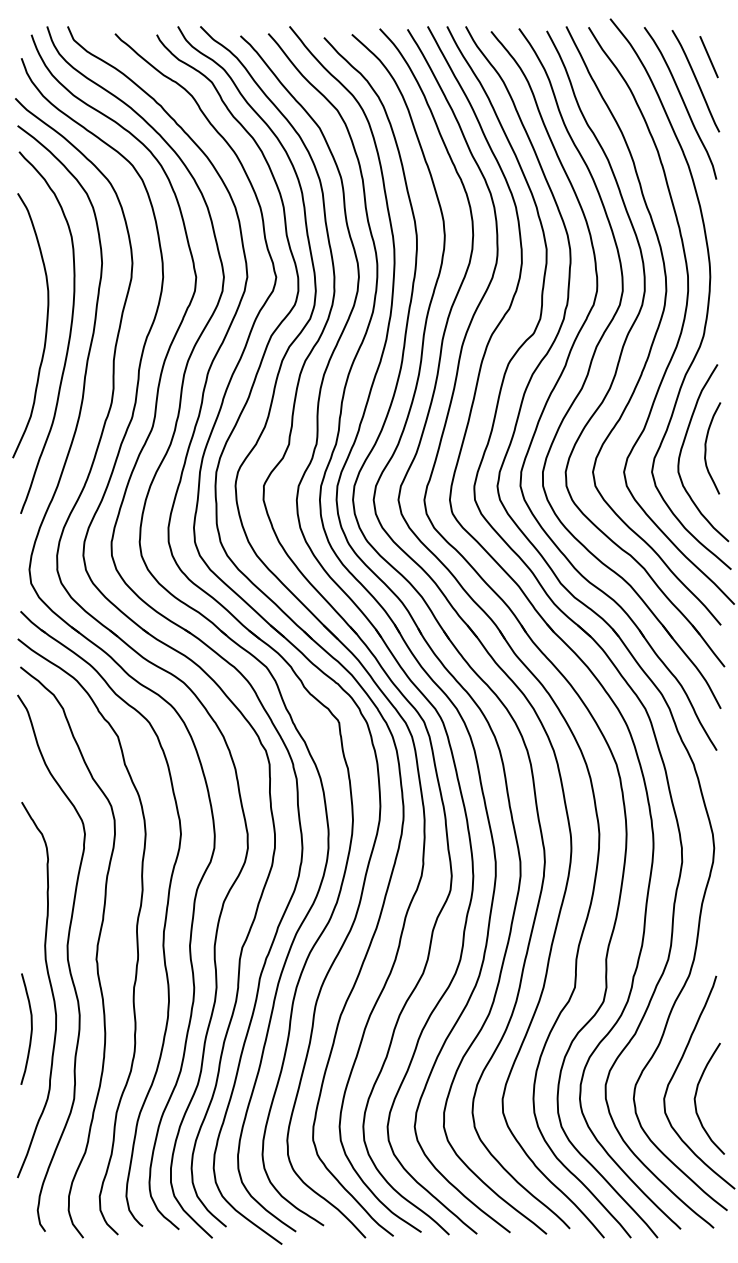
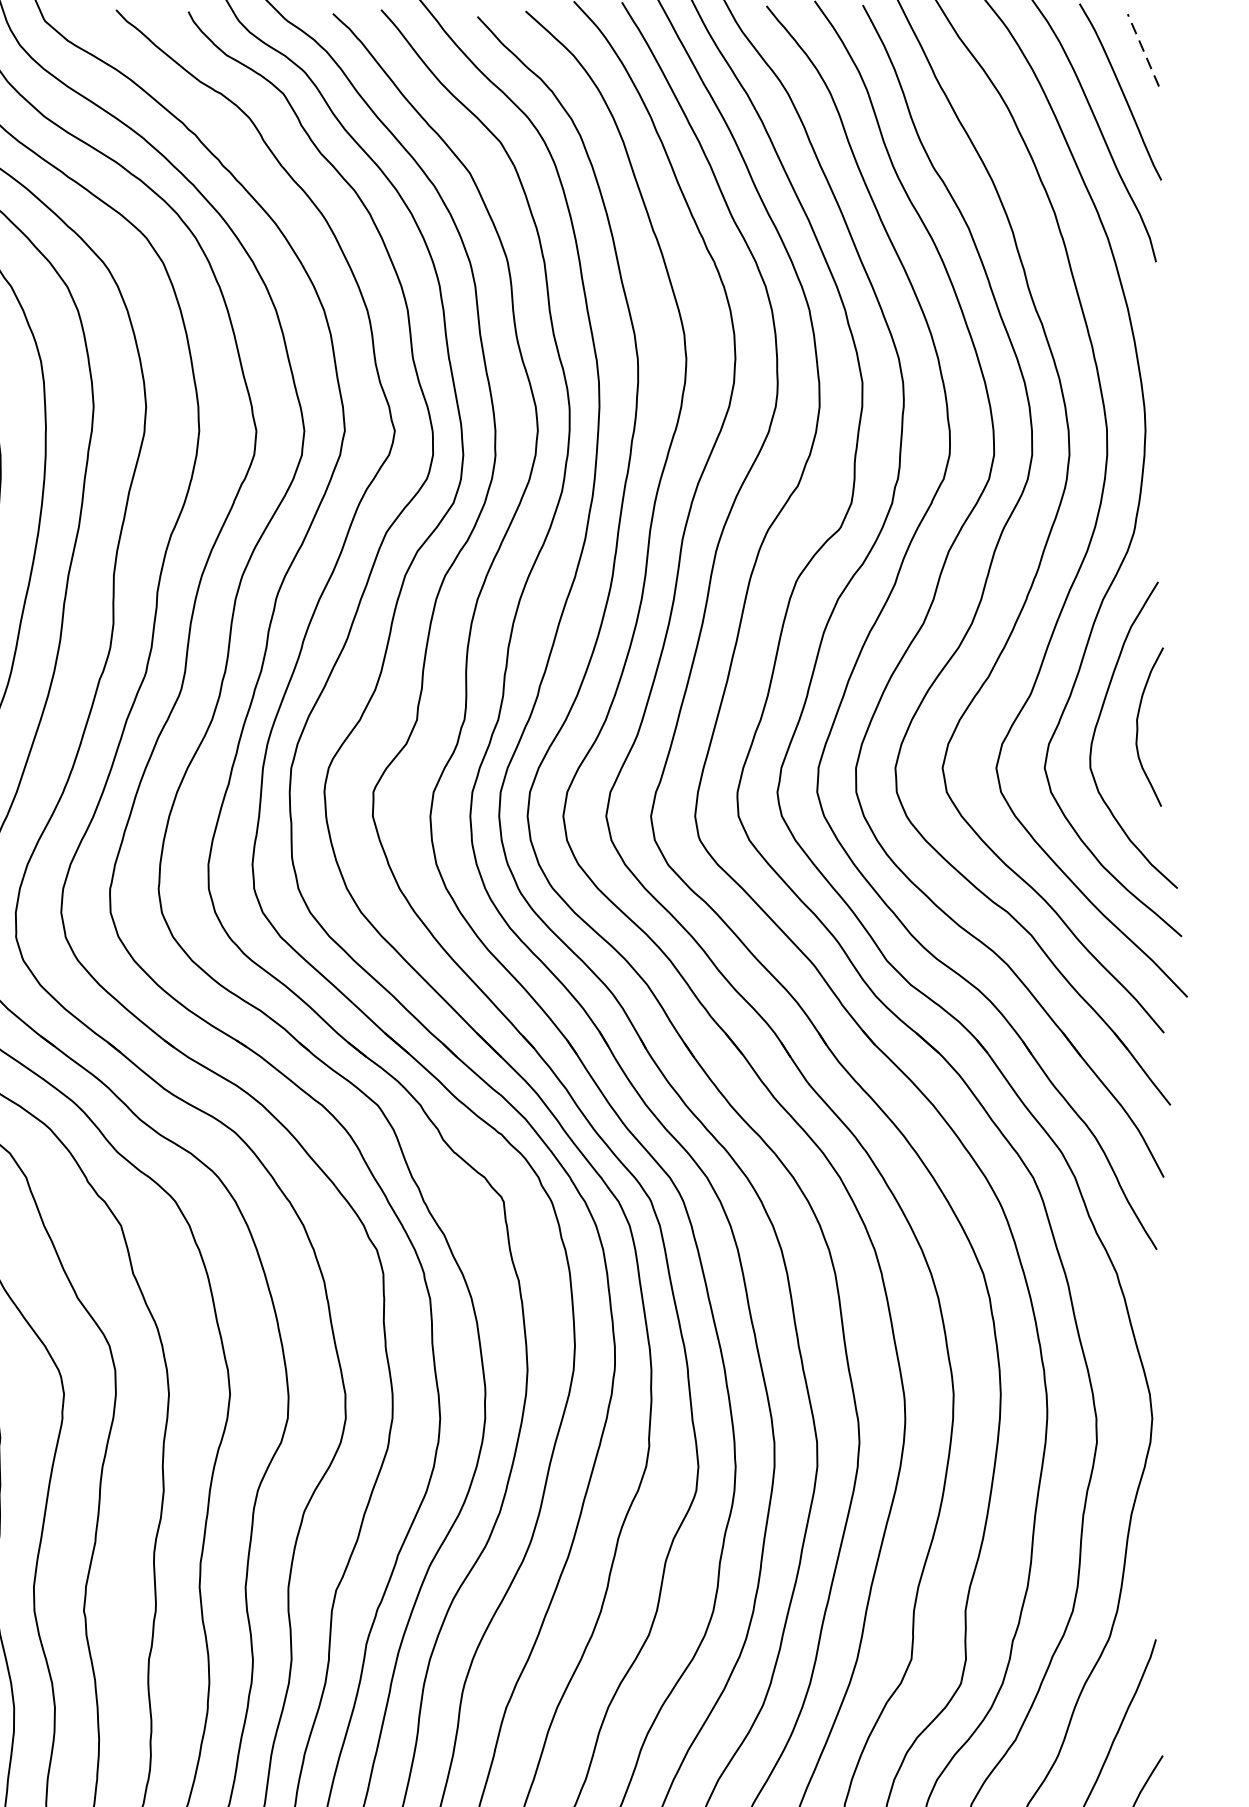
line: (709, 57) -> (1144, 51), solid -> dashed

